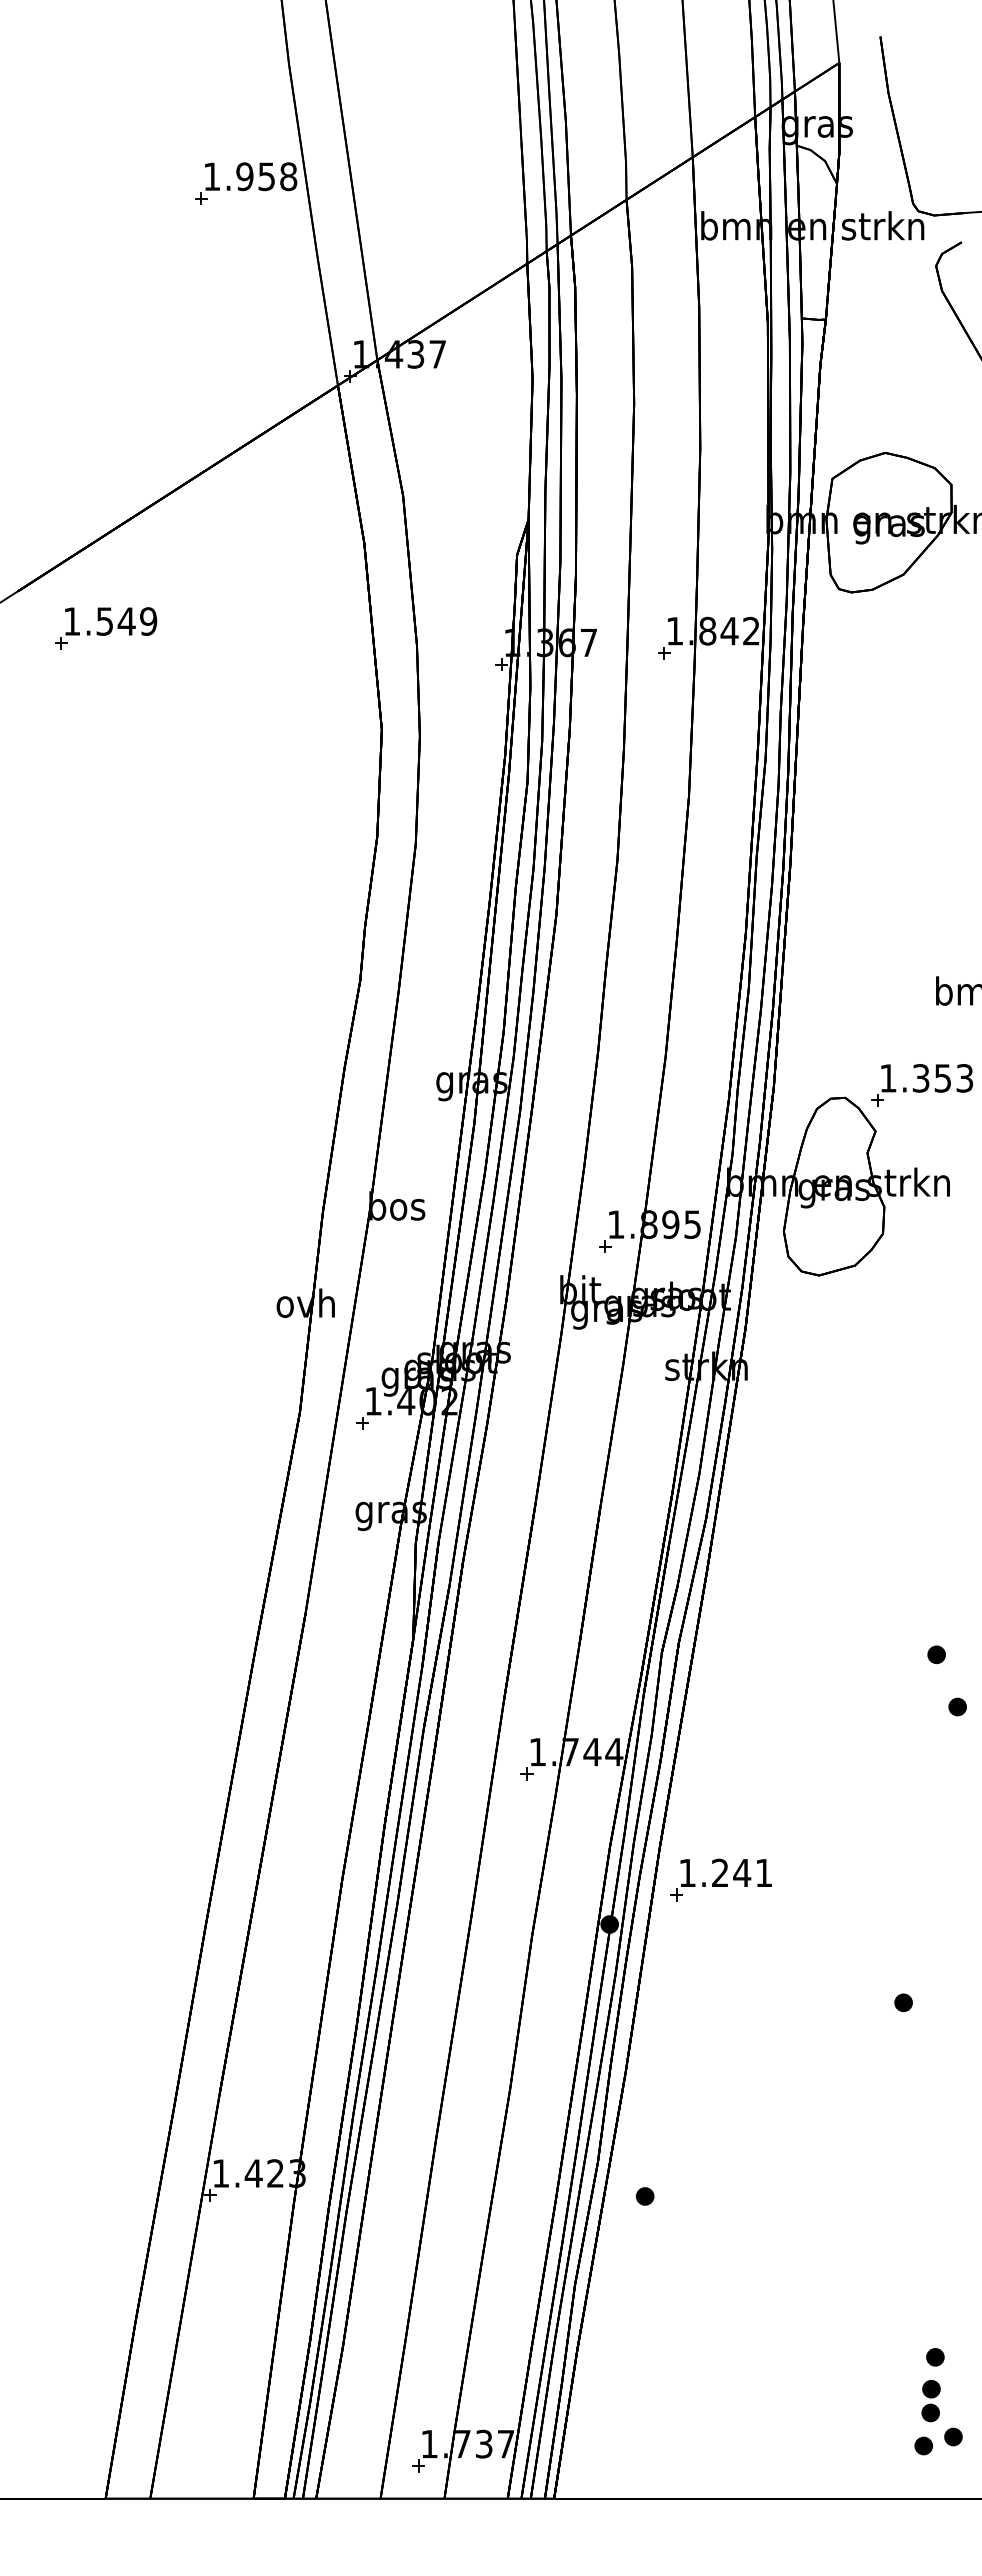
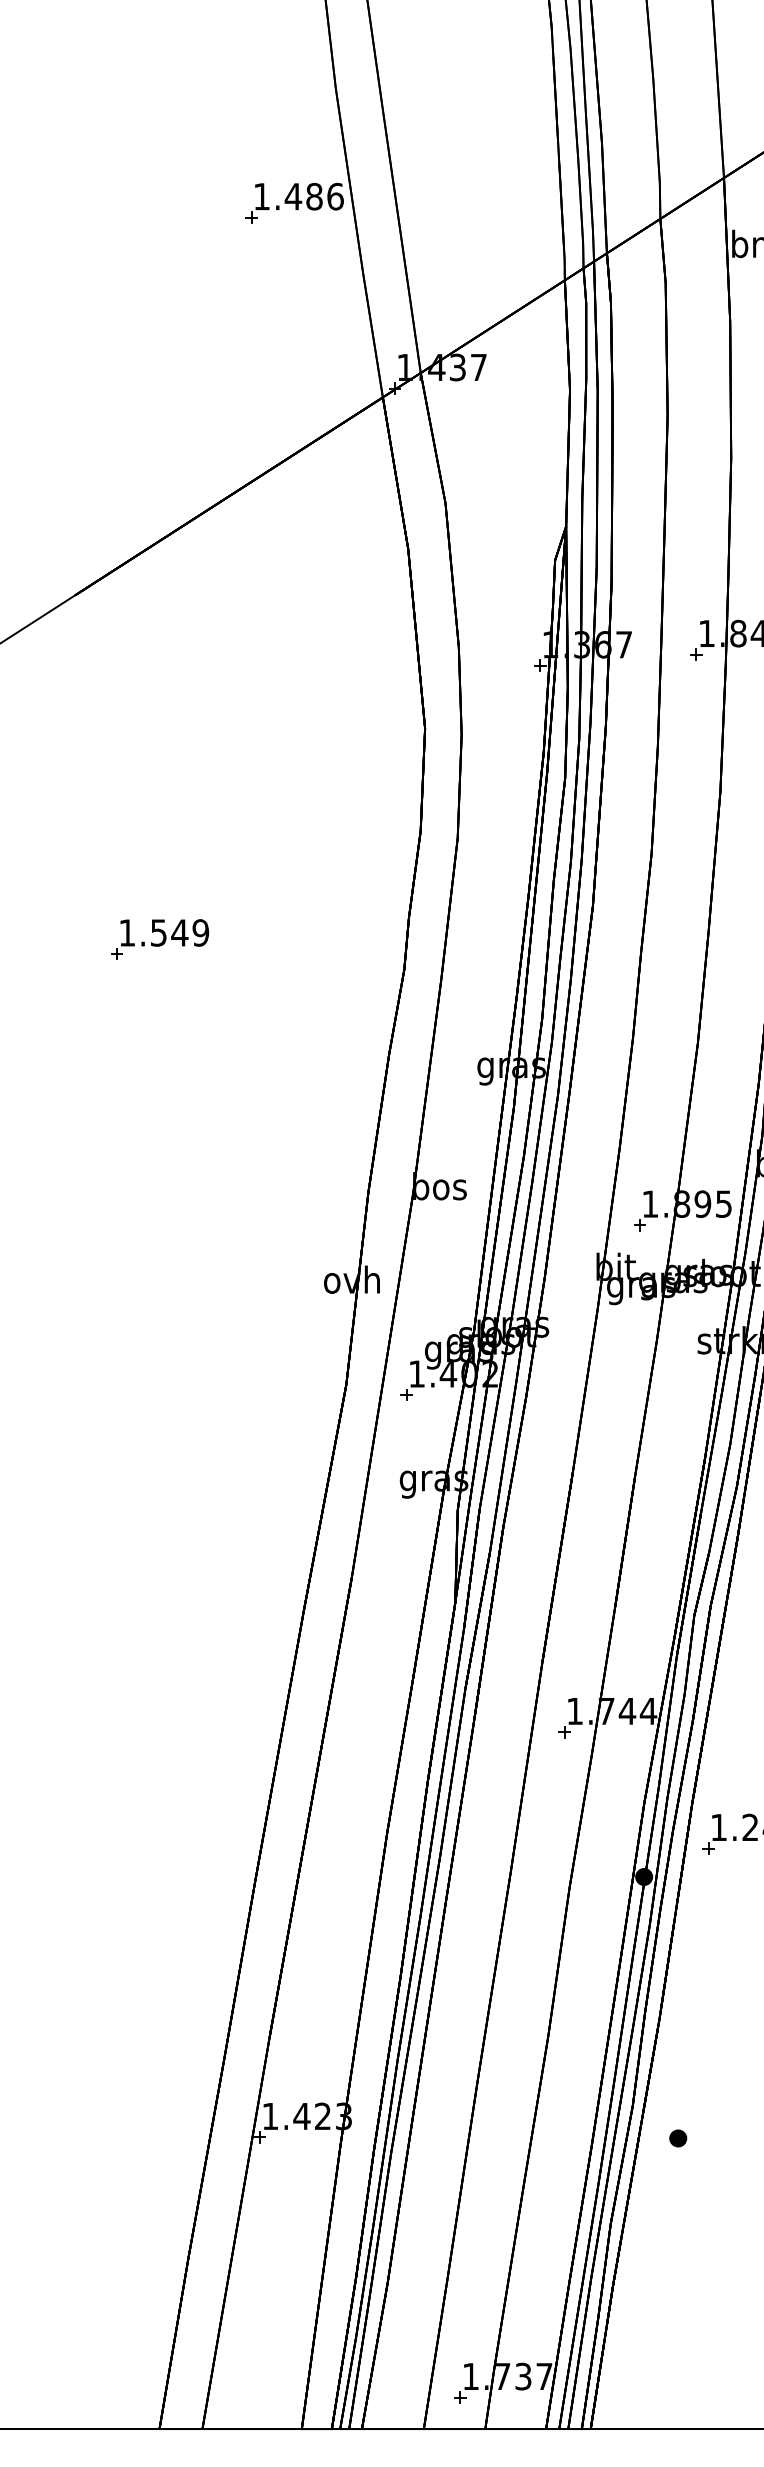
text: (266, 176) -> (314, 196), 1.958 -> 1.486
part: (106, 628) -> (160, 939), moved

